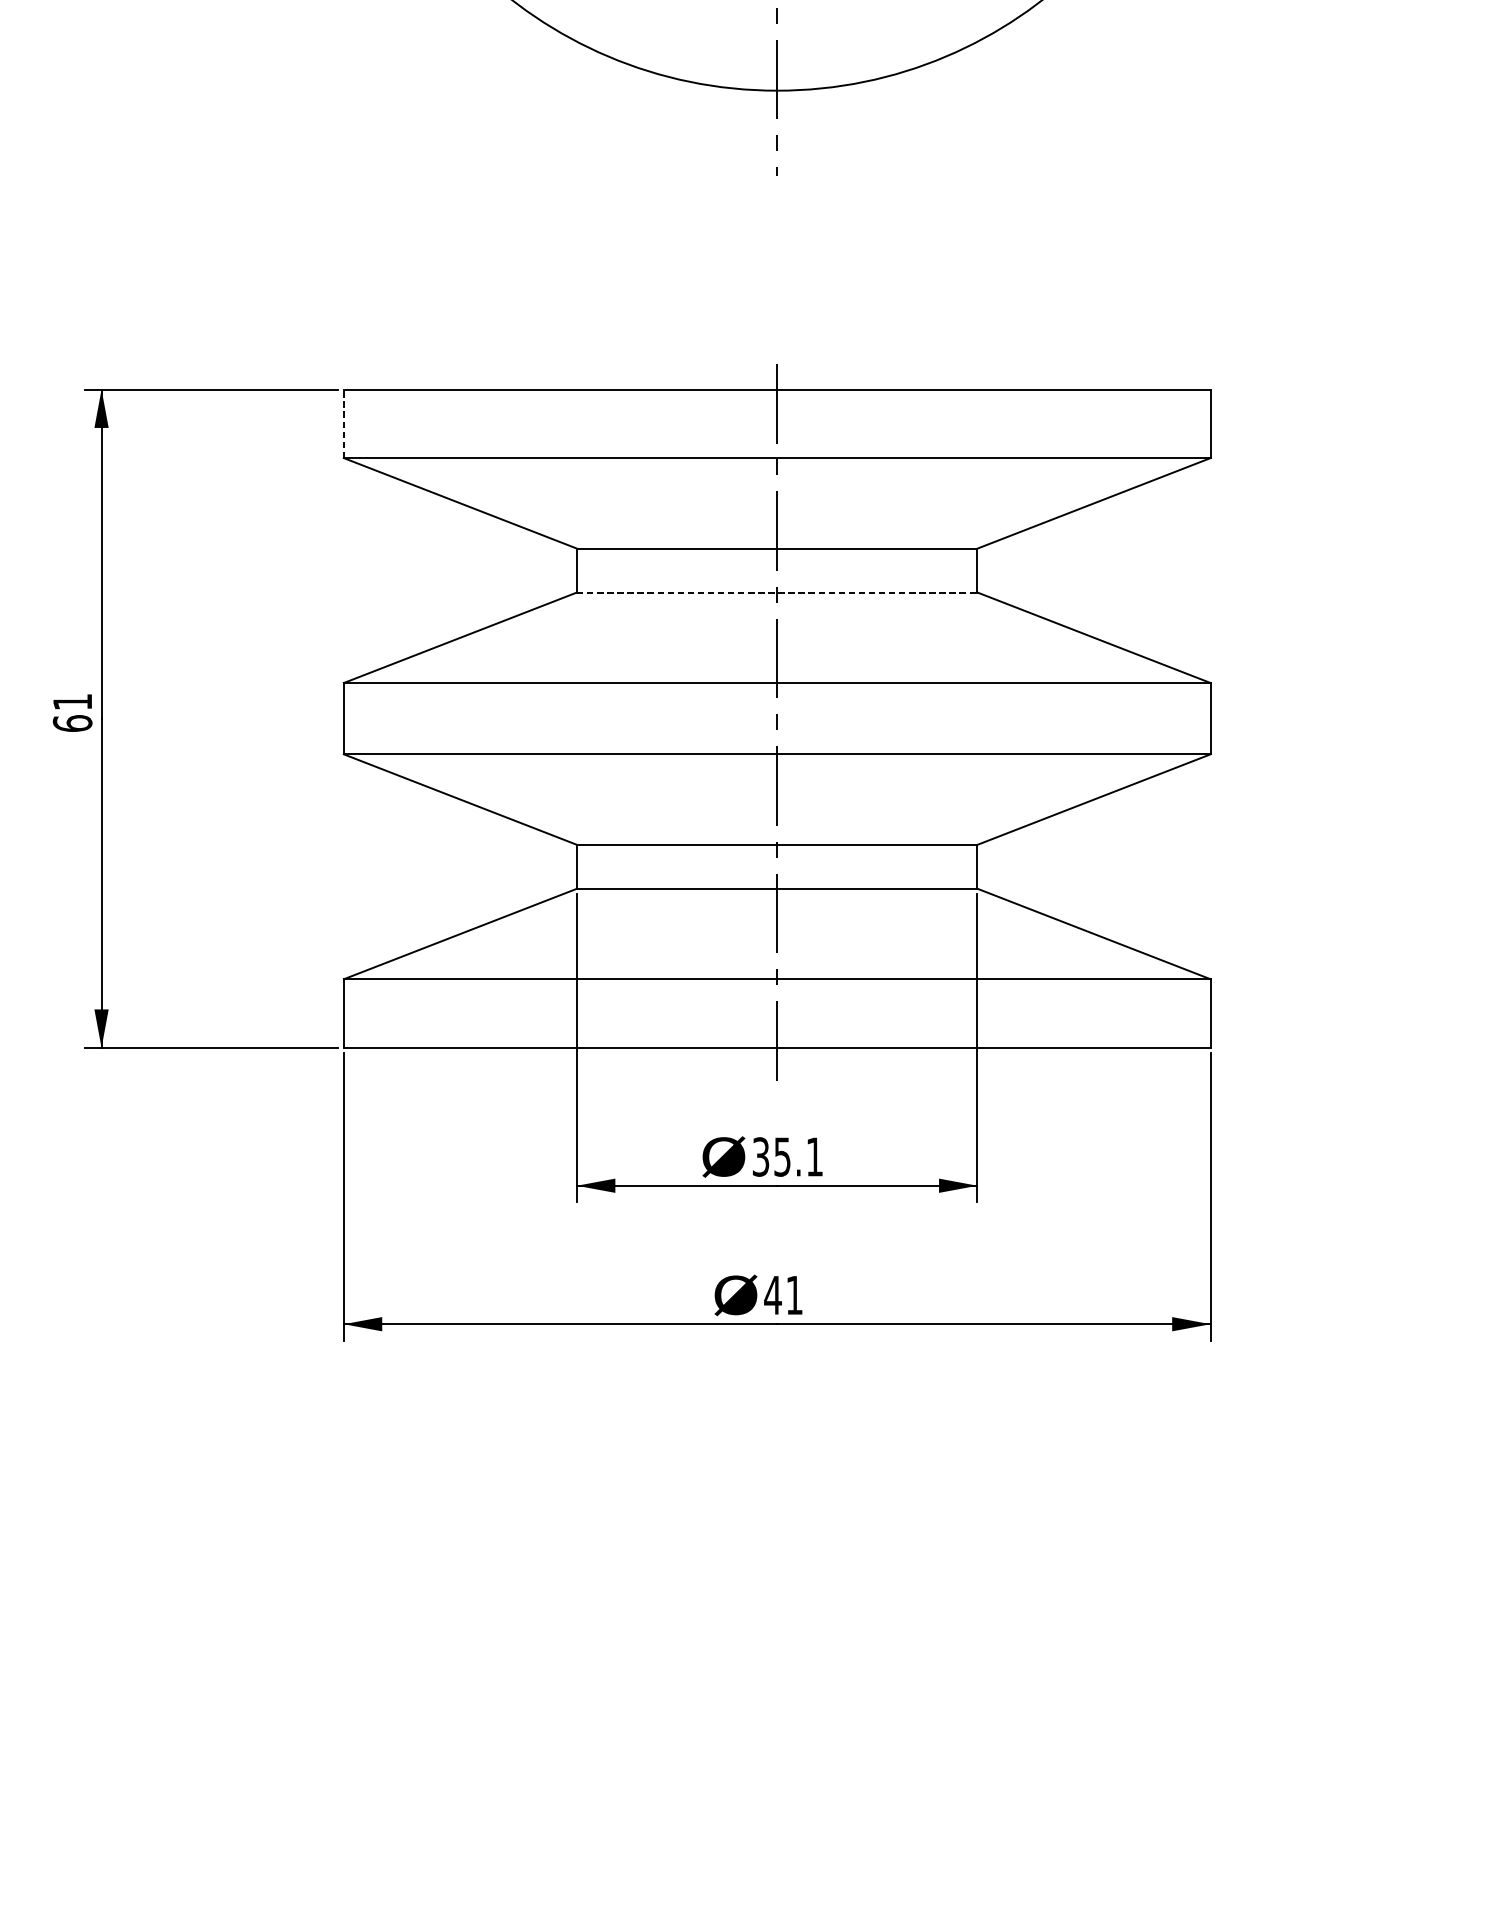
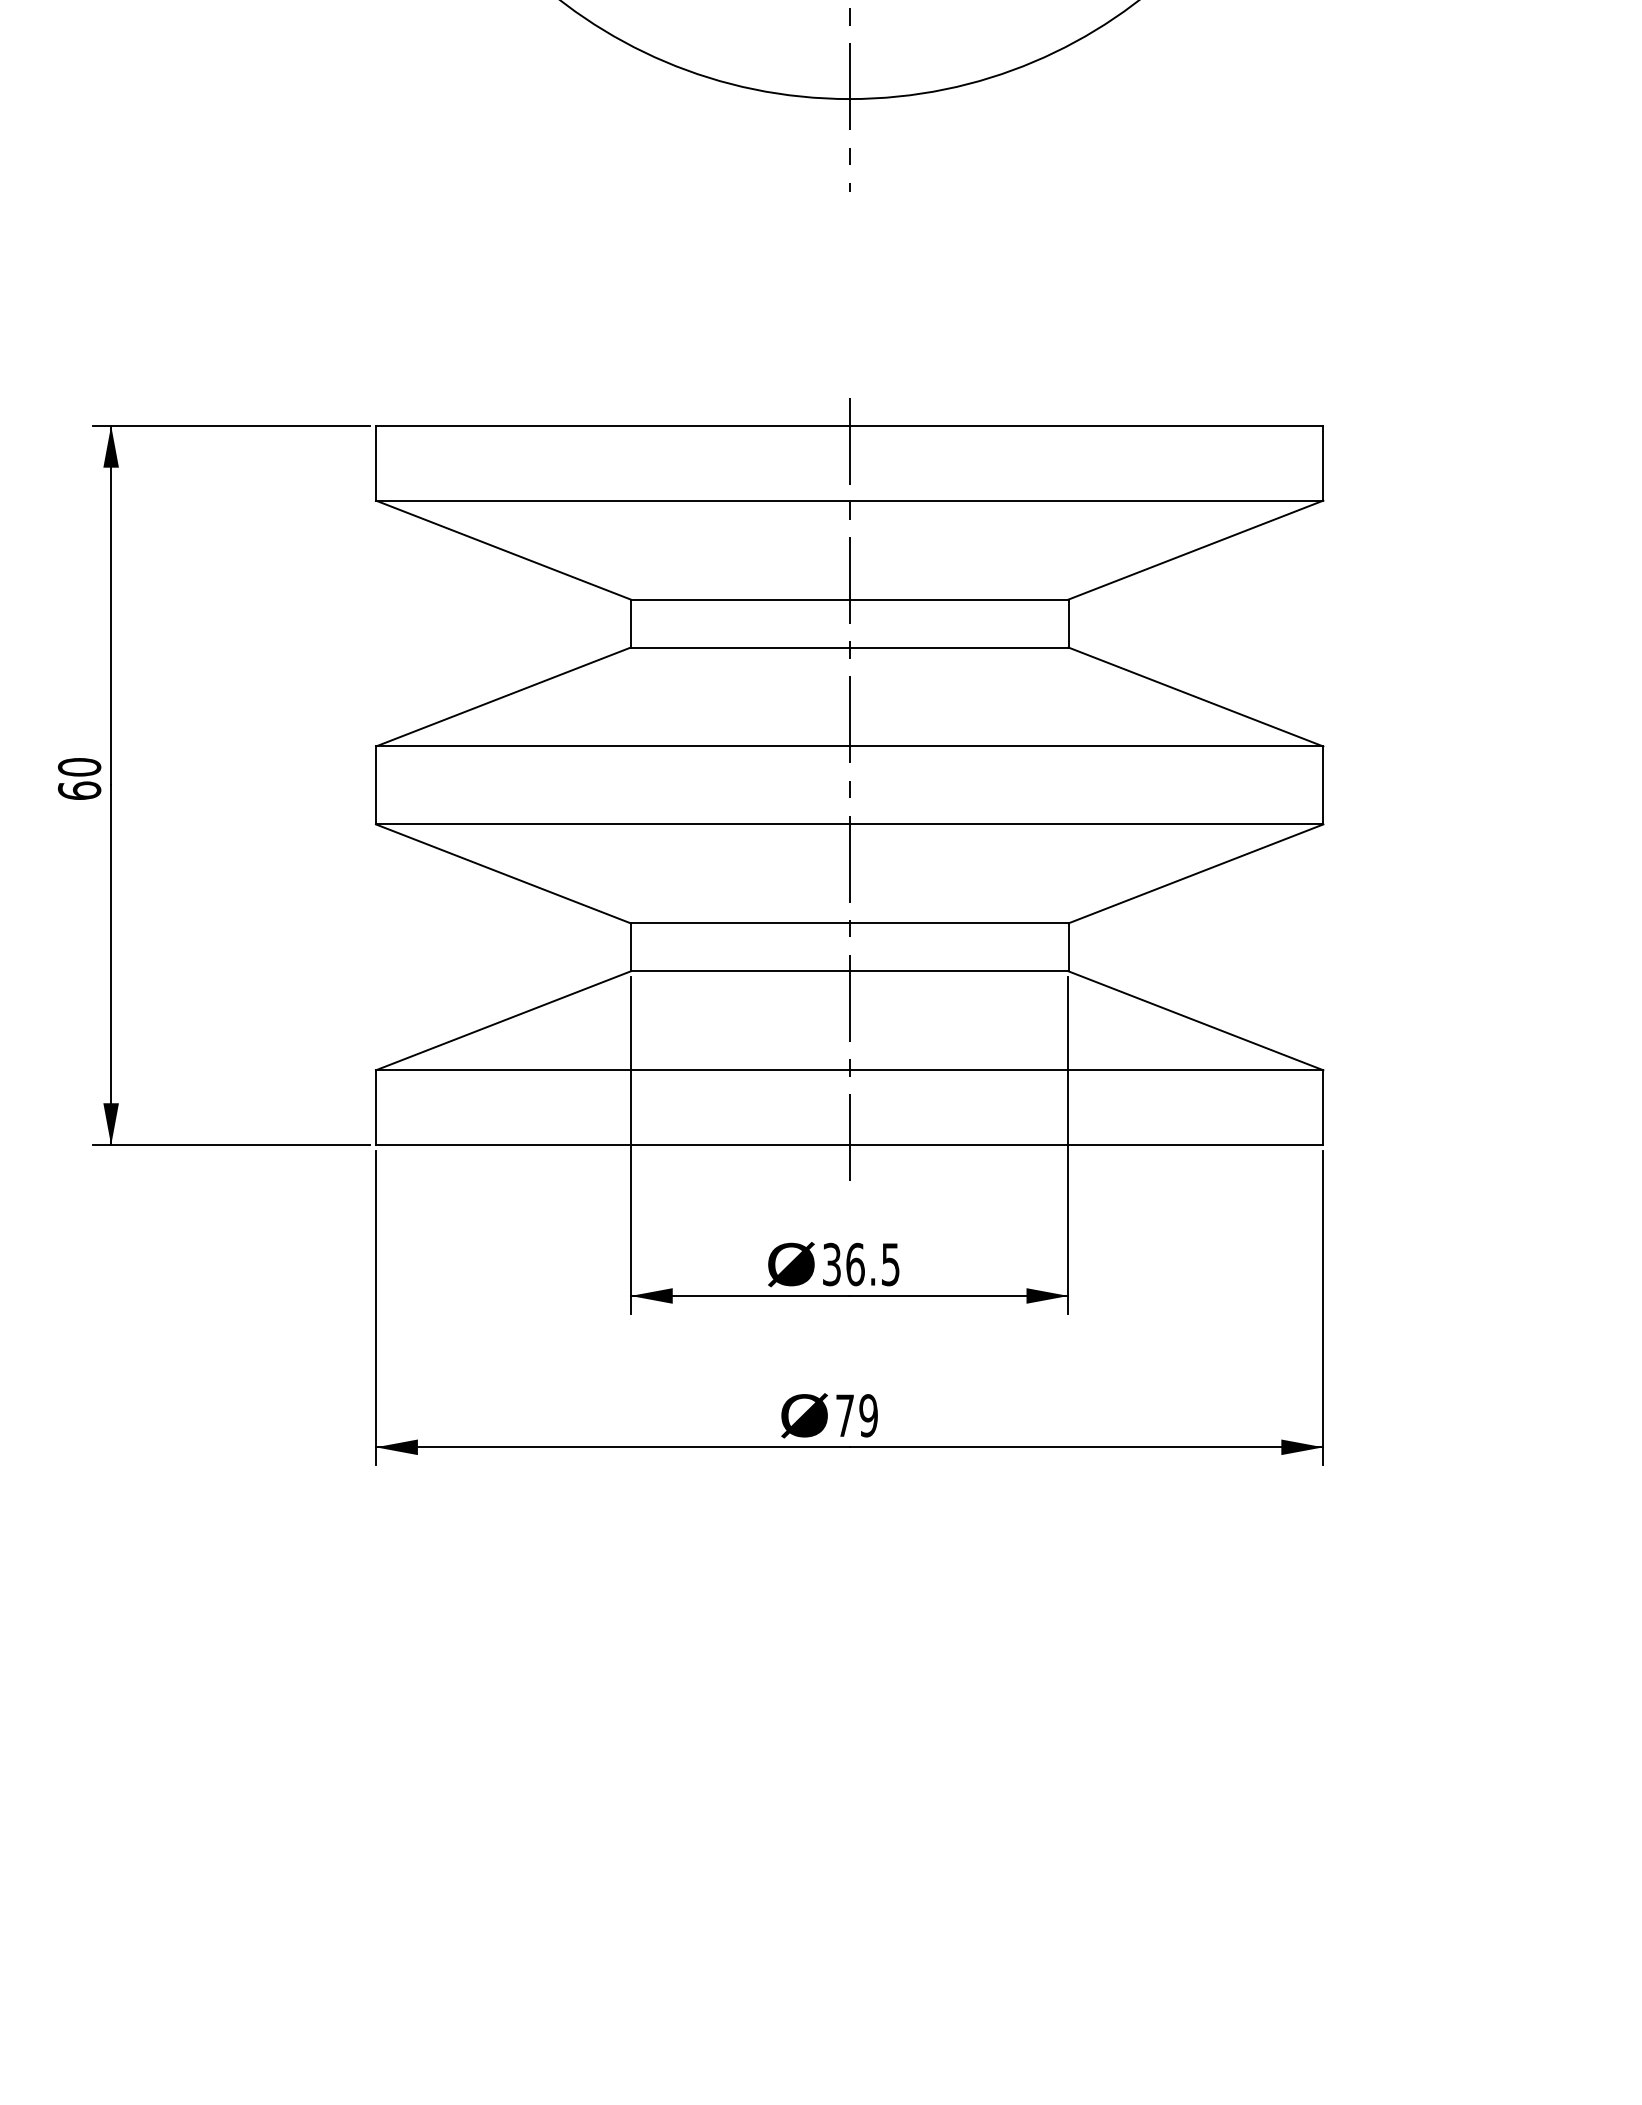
line: (343, 423) -> (375, 462), dashed -> solid
line: (777, 592) -> (849, 647), dashed -> solid
text: (72, 702) -> (79, 767), 61 -> 60
text: (798, 1156) -> (872, 1264), 35.1 -> 36.5
text: (783, 1295) -> (856, 1415), 41 -> 79

